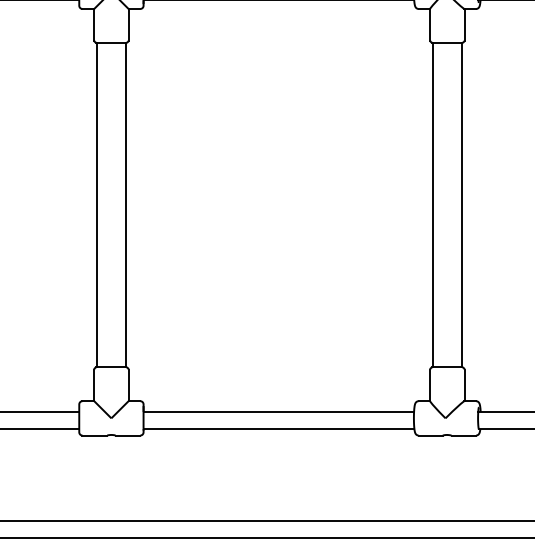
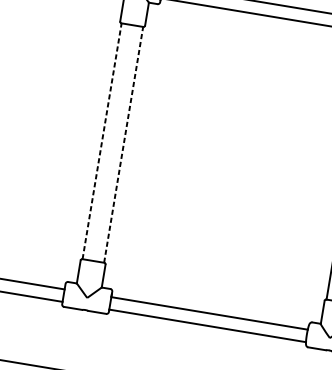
line: (96, 204) -> (102, 140), solid -> dashed
line: (126, 204) -> (123, 144), solid -> dashed

